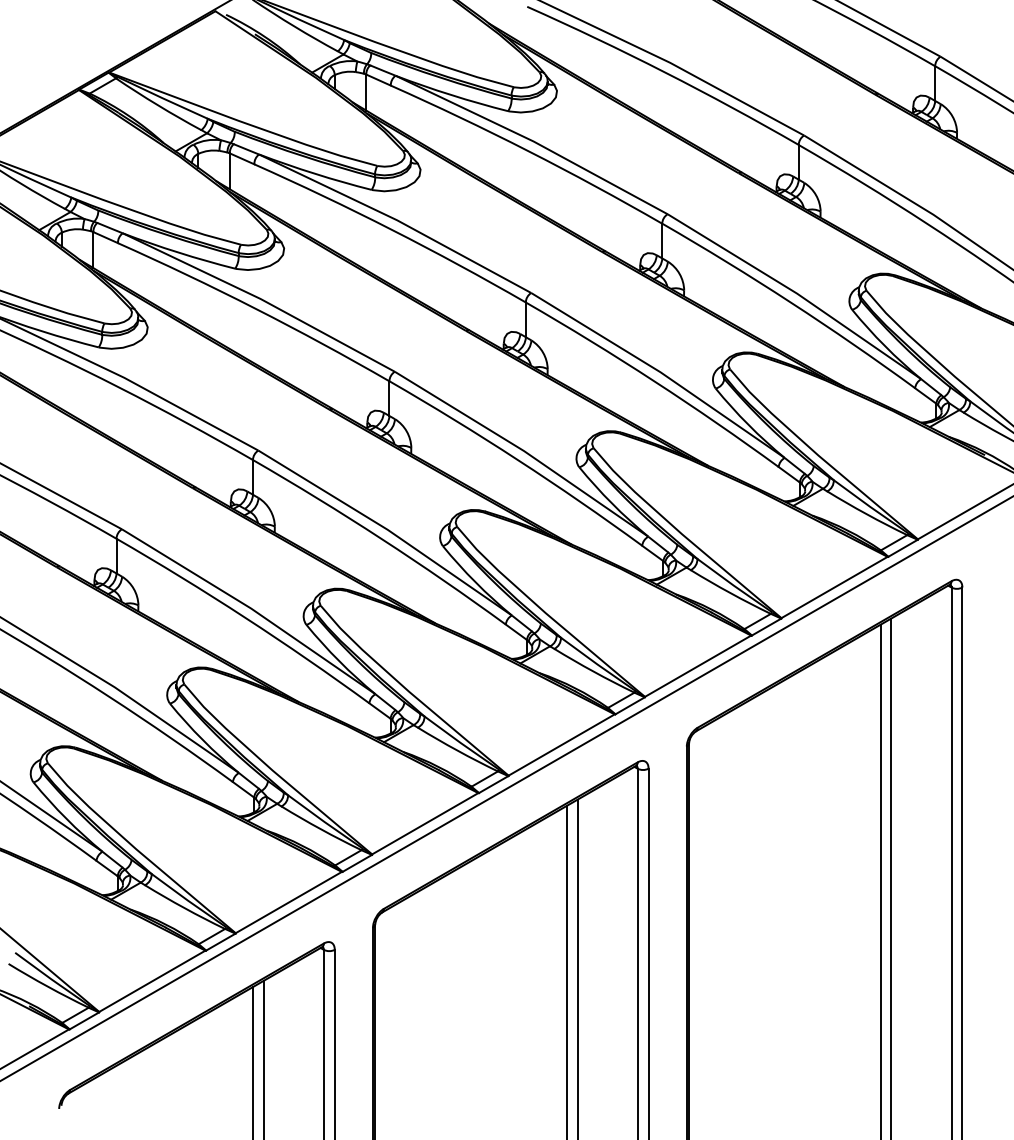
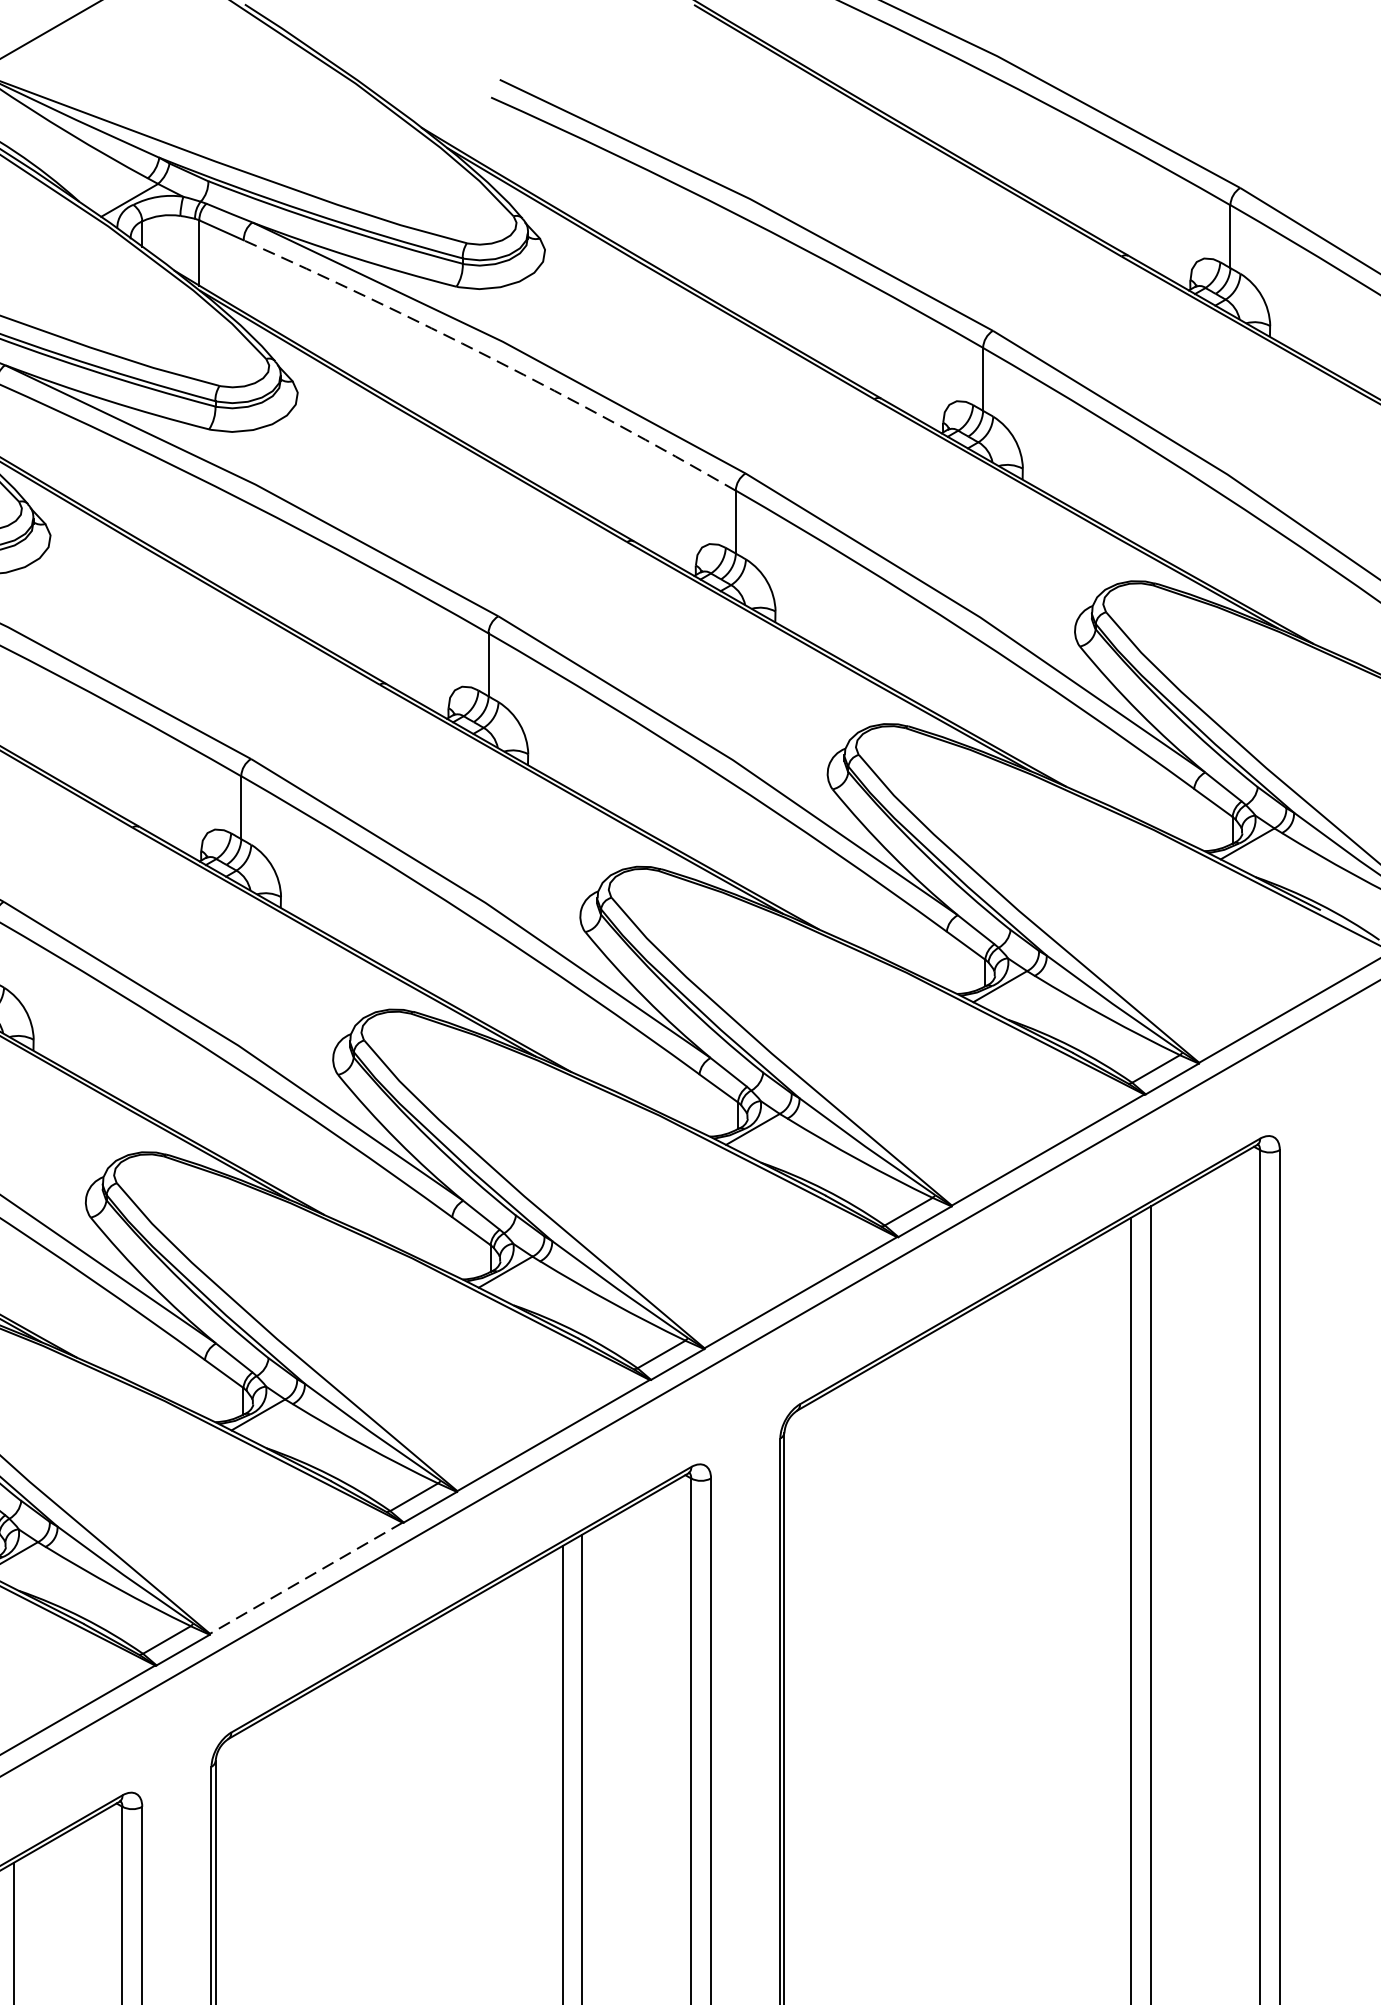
arc: (528, 151) -> (493, 359), solid -> dashed
line: (424, 824) -> (304, 1579), solid -> dashed

